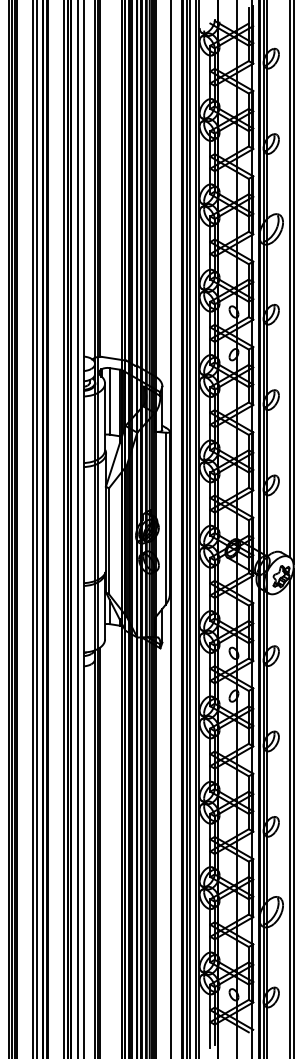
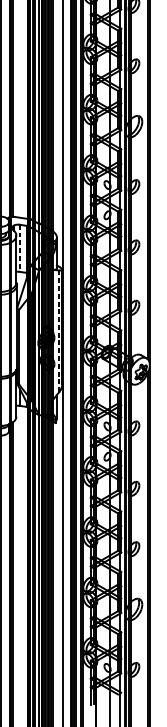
line: (109, 401) -> (19, 248), solid -> dashed
line: (165, 518) -> (59, 331), solid -> dashed

